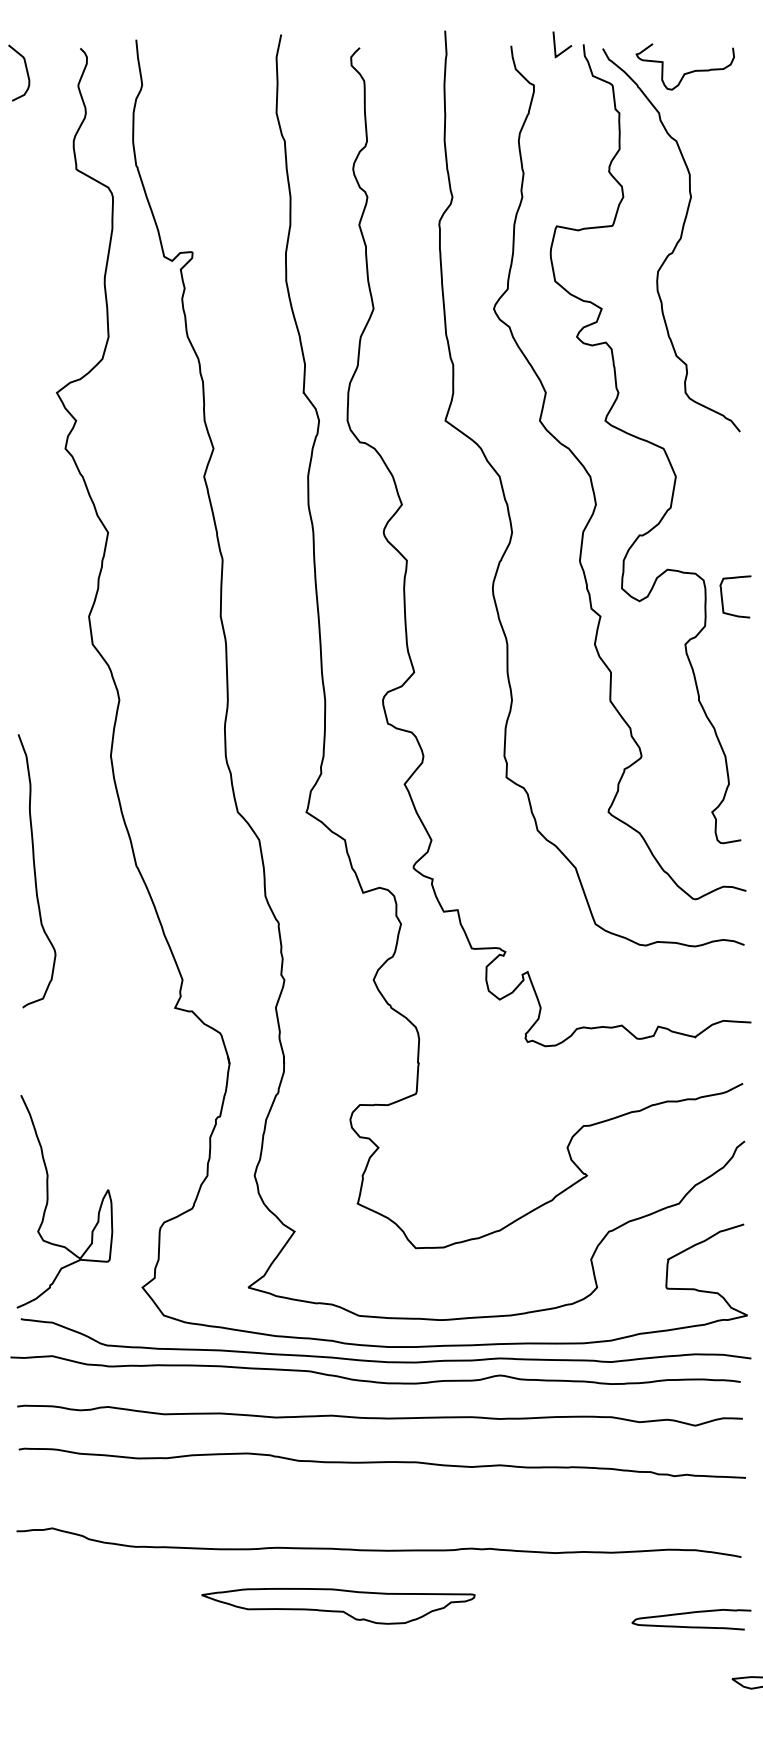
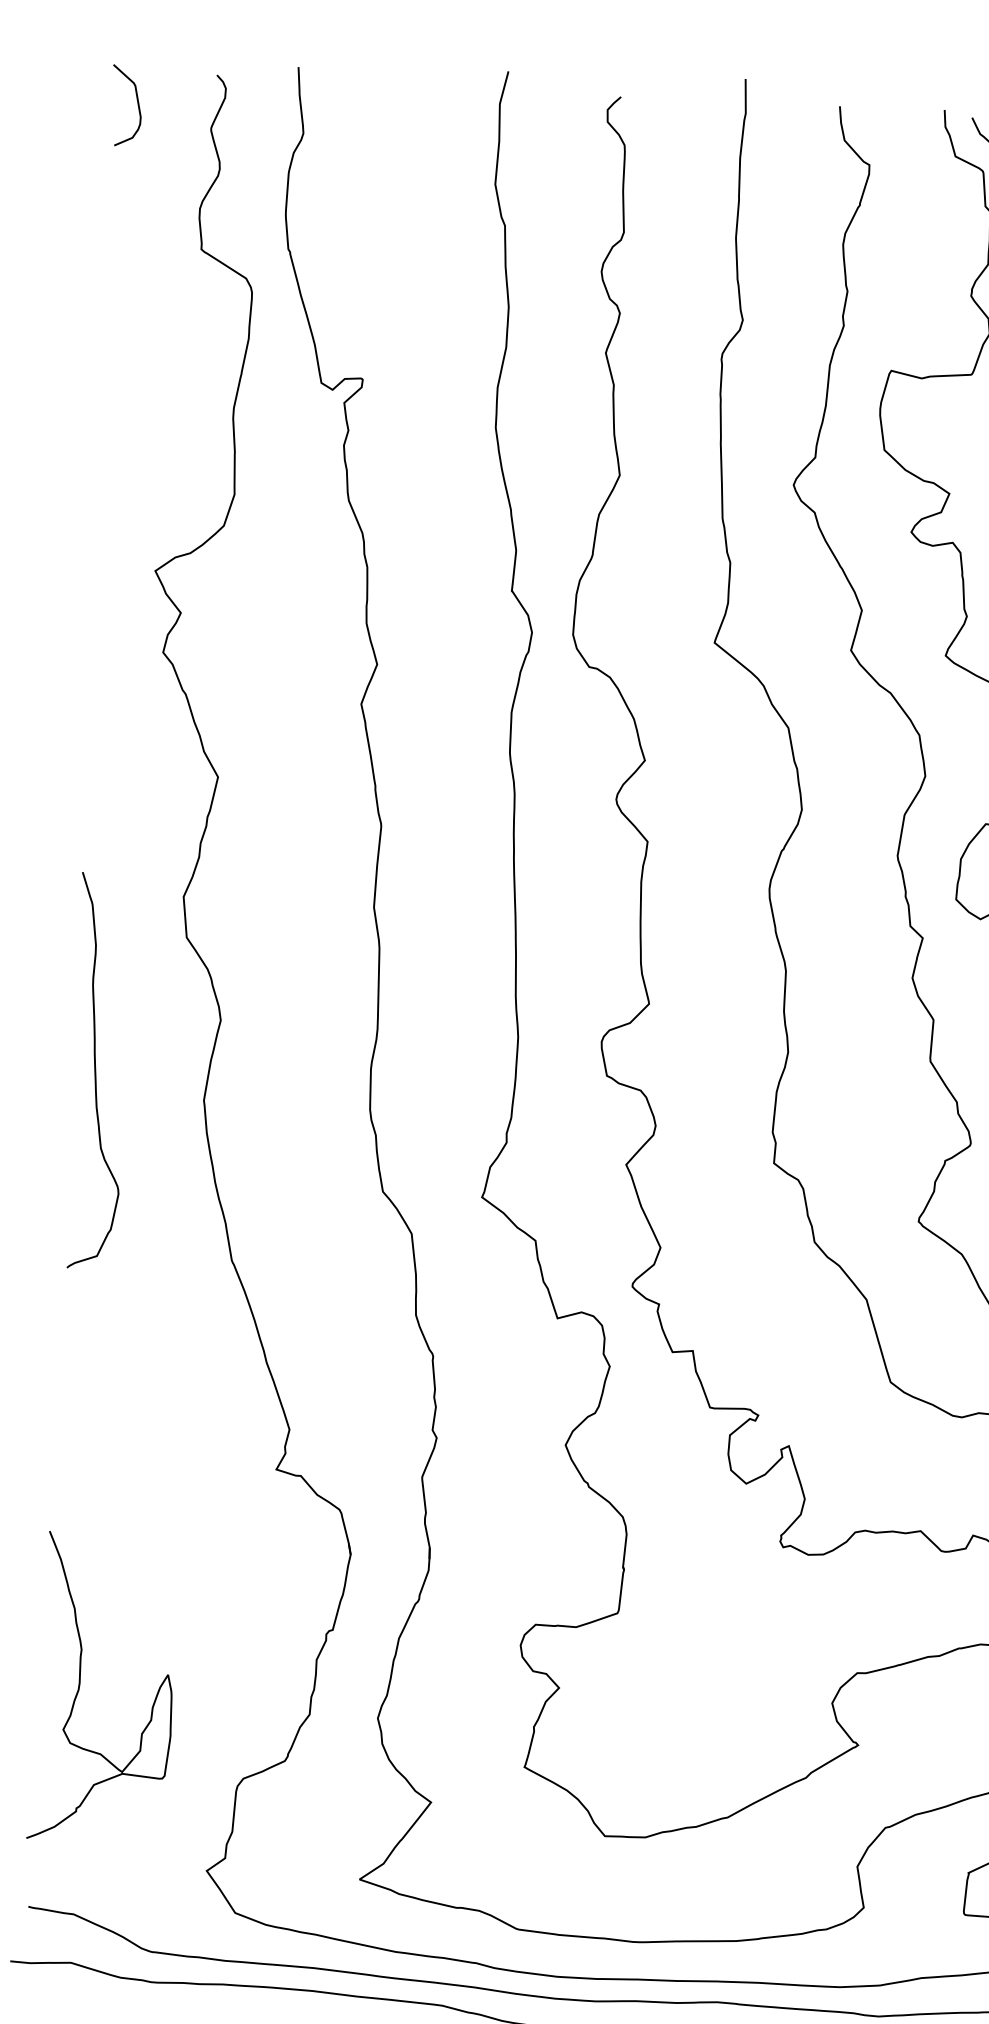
line: (564, 49) -> (916, 115), removed
curve: (35, 871) -> (96, 1071), moved
curve: (48, 1201) -> (80, 1686), moved

